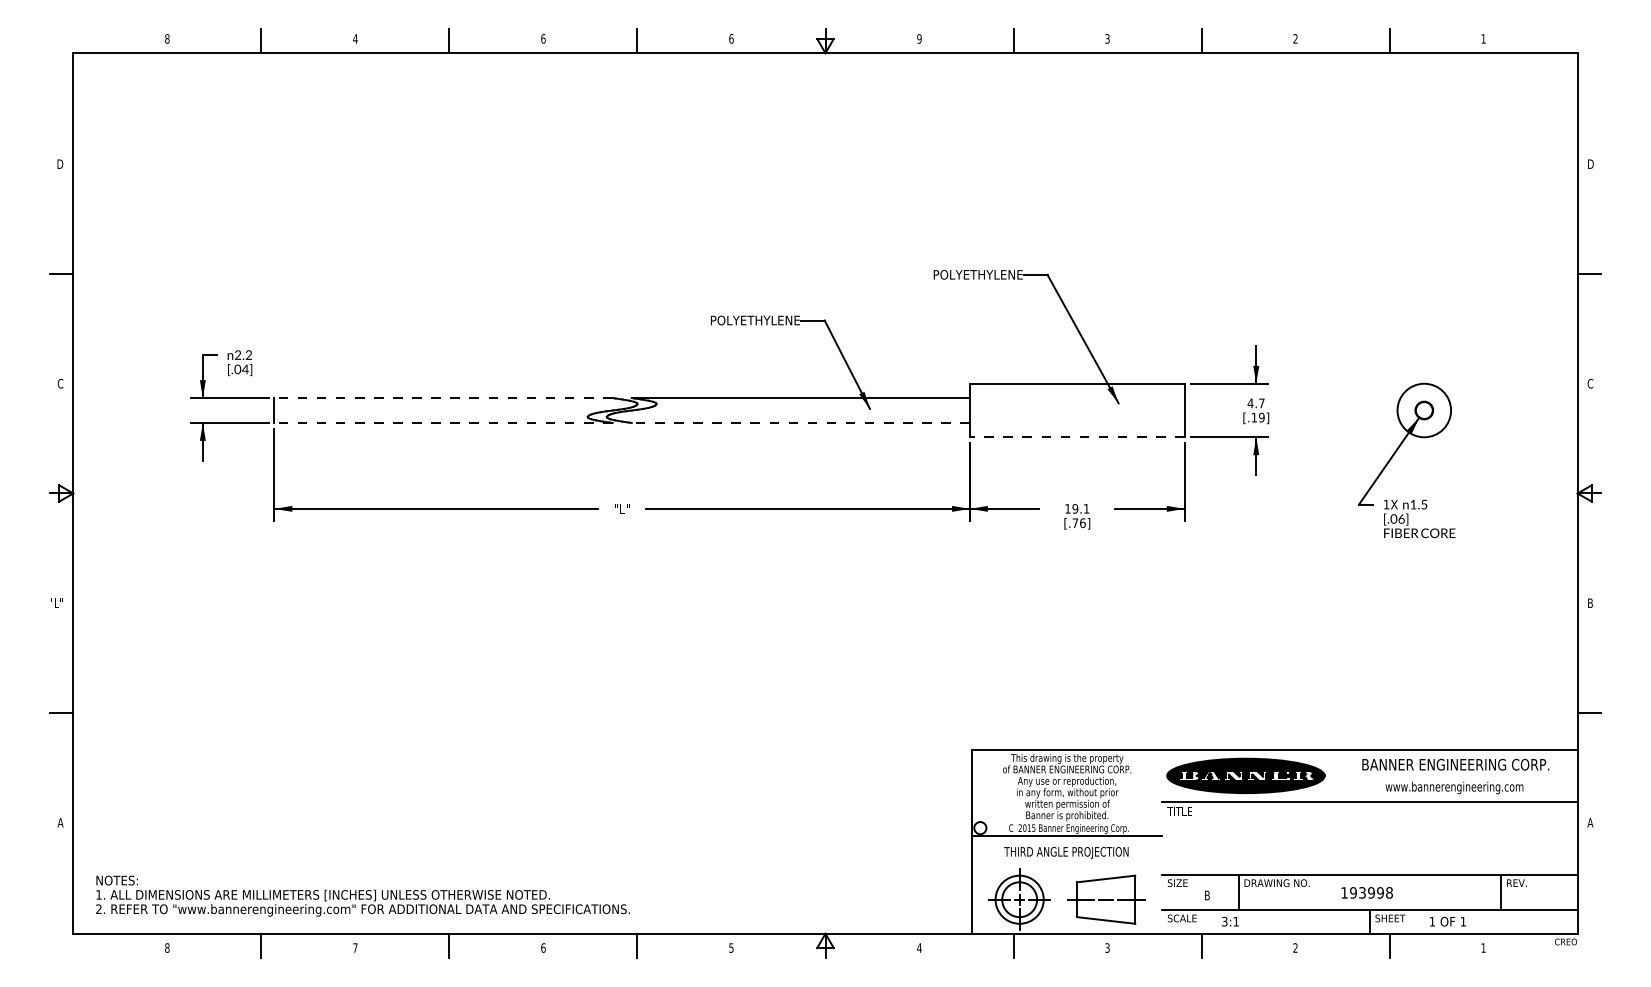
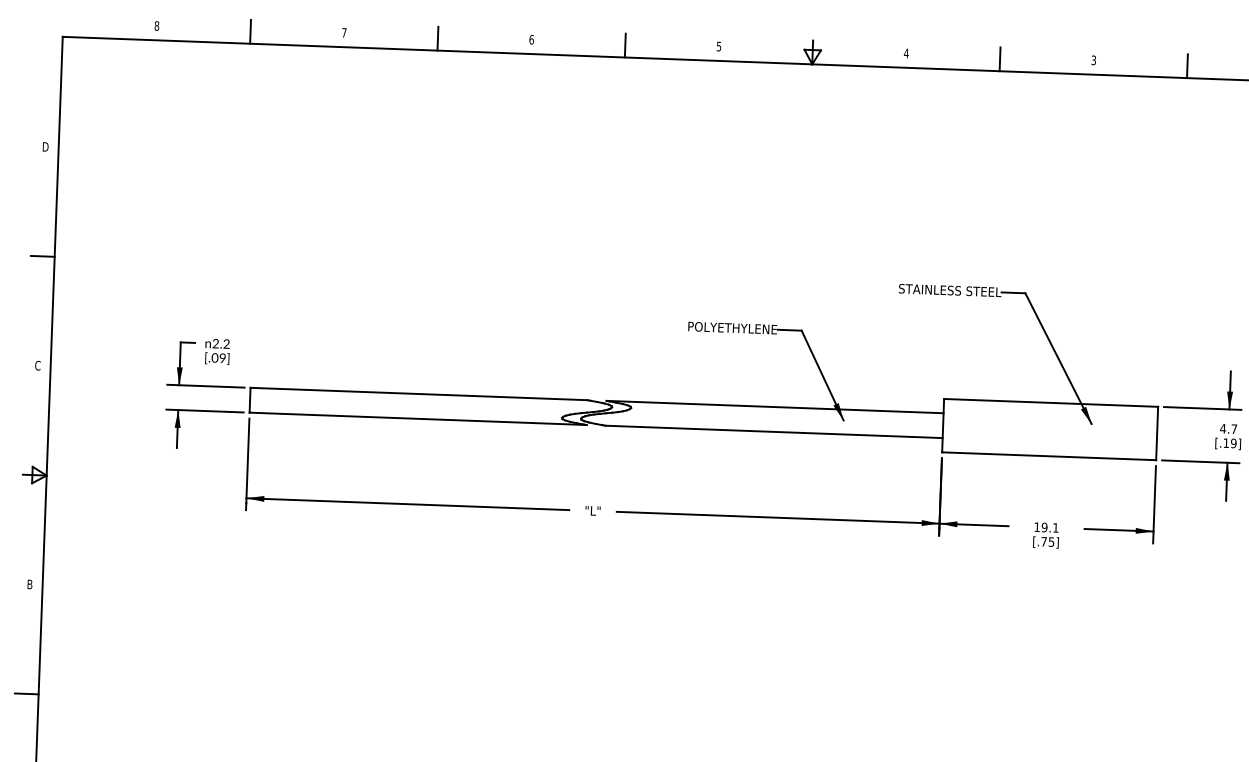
text: (355, 38) -> (344, 32), 4 -> 7
text: (731, 38) -> (719, 46), 6 -> 5
text: (919, 38) -> (906, 53), 9 -> 4
text: (971, 274) -> (949, 290), POLYETHYLENE -> STAINLESS STEEL
text: (245, 369) -> (222, 358), [.04] -> [.09]
line: (443, 398) -> (418, 394), dashed -> solid
line: (443, 422) -> (418, 418), dashed -> solid
line: (800, 422) -> (773, 431), dashed -> solid
line: (1076, 437) -> (1048, 456), dashed -> solid
text: (1082, 522) -> (1051, 541), [.76] -> [.75]
text: (57, 602) -> (26, 583), "L" -> B

